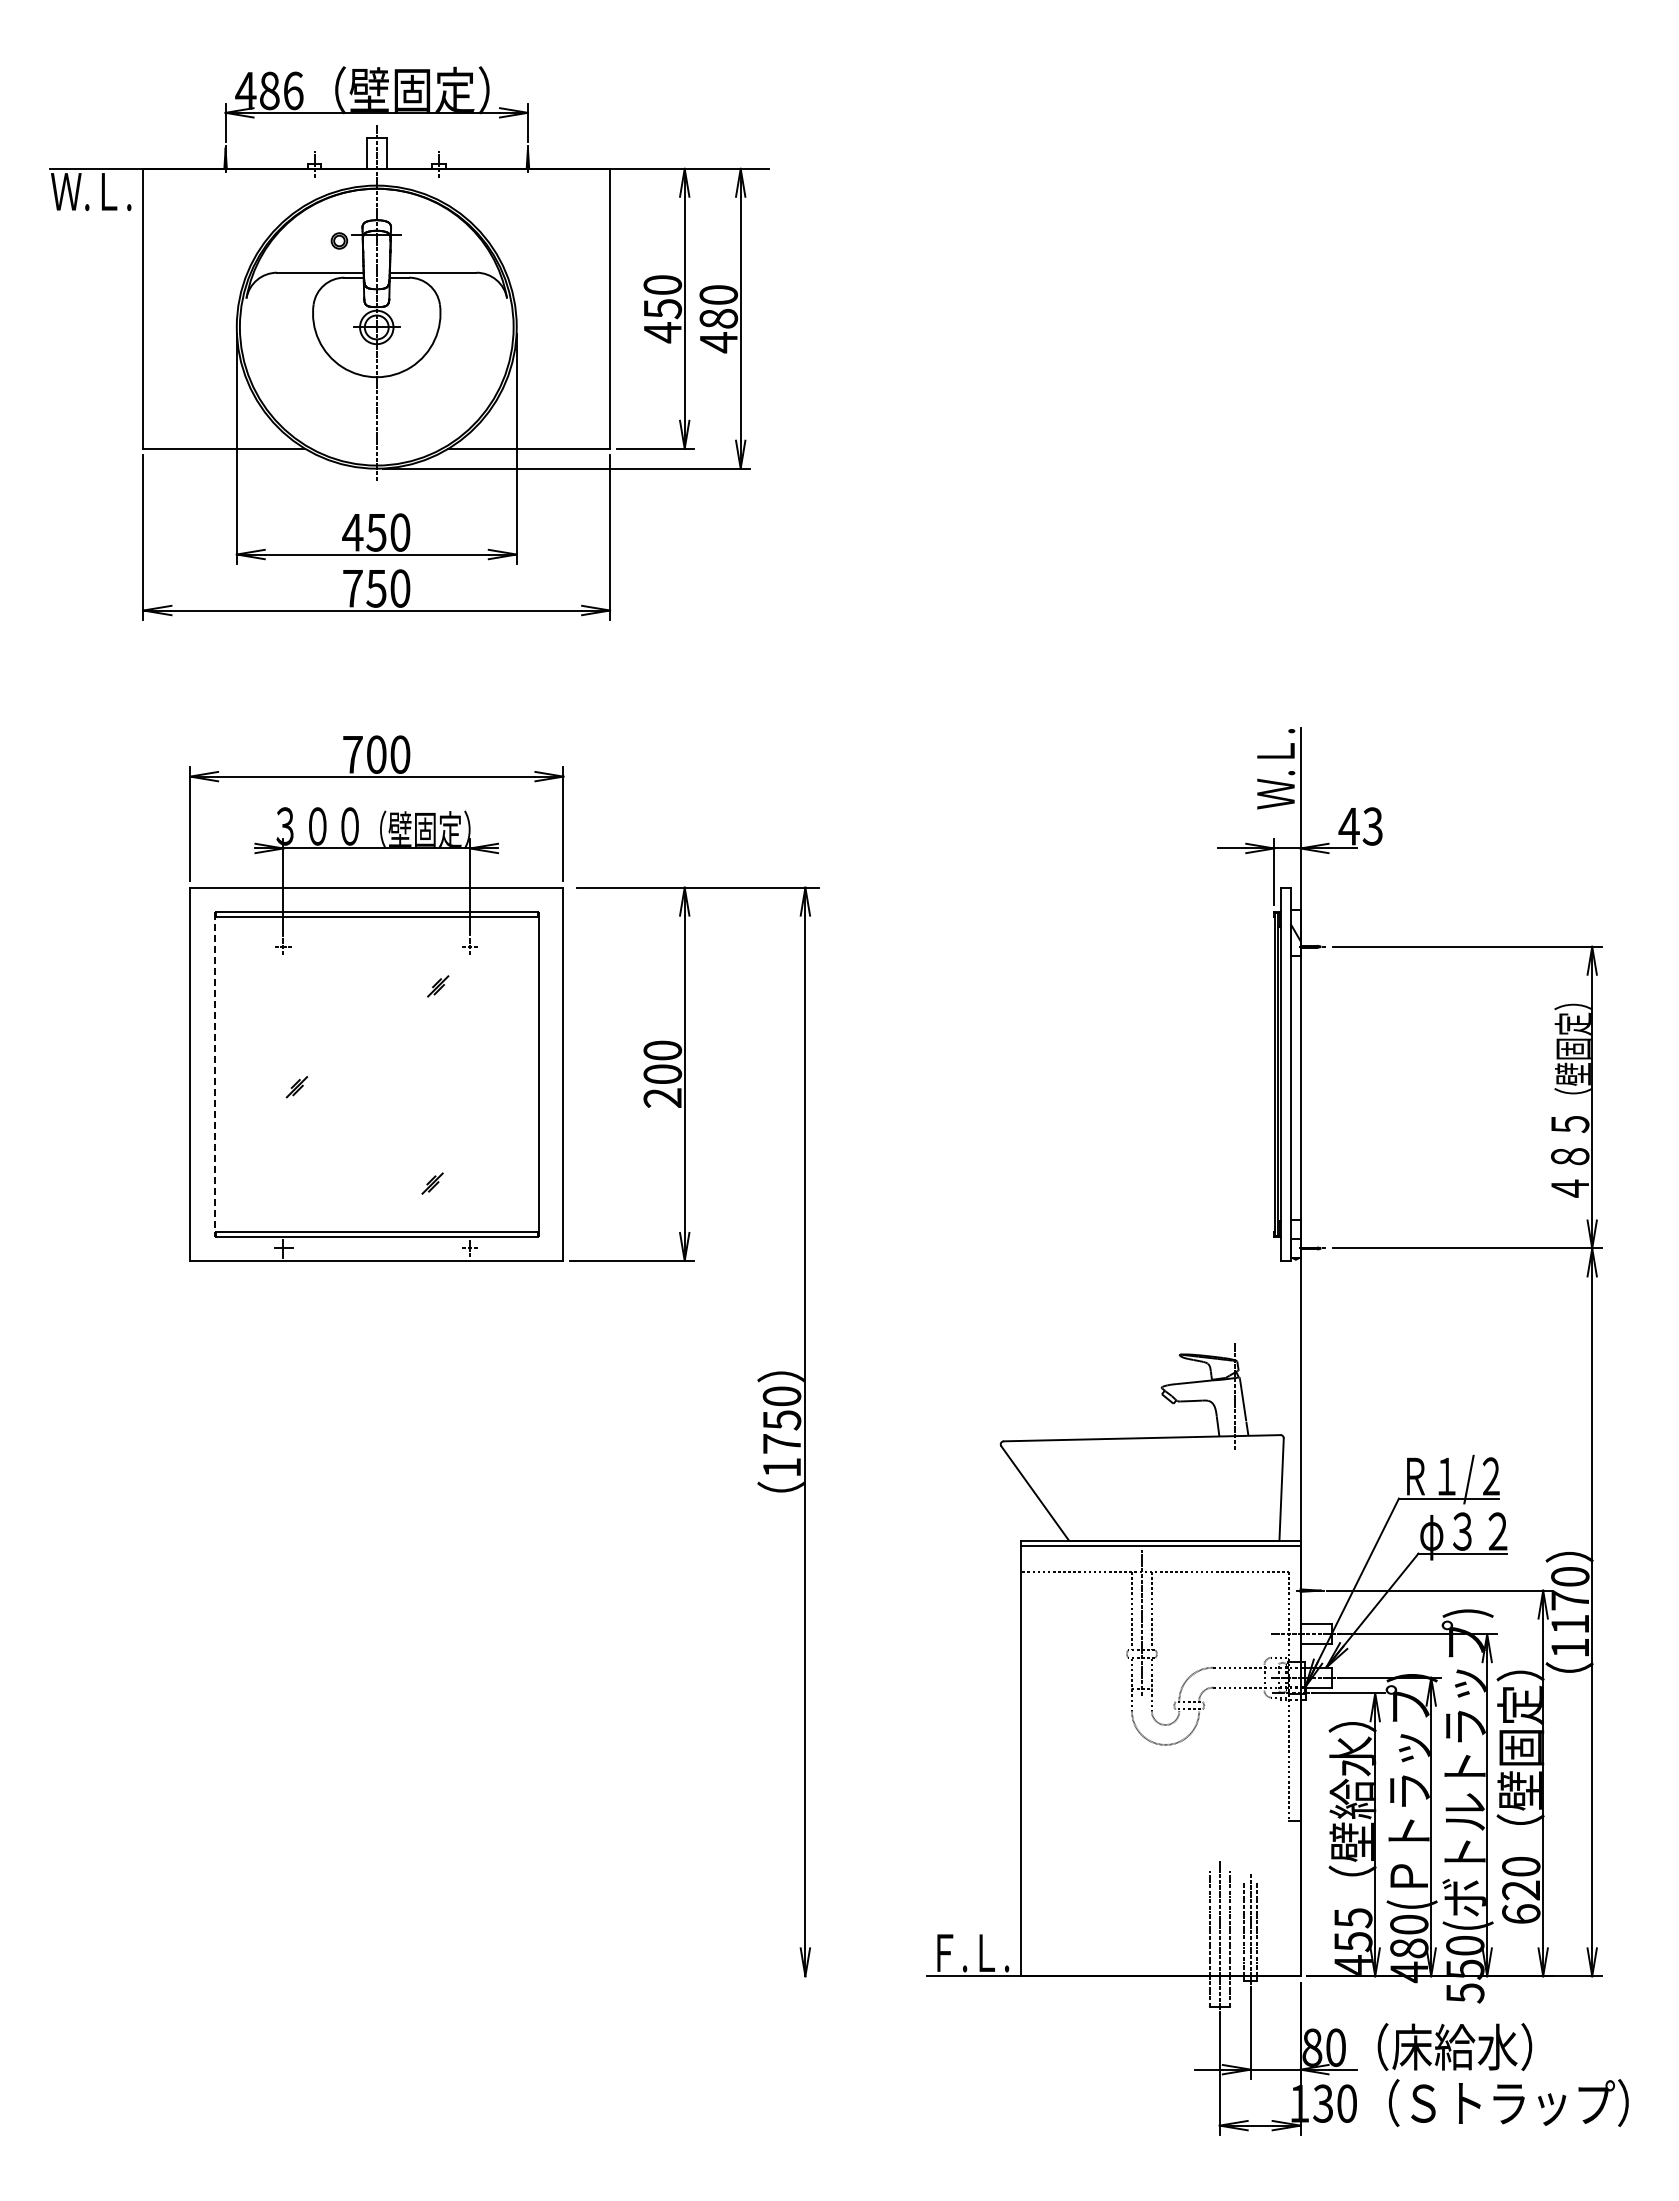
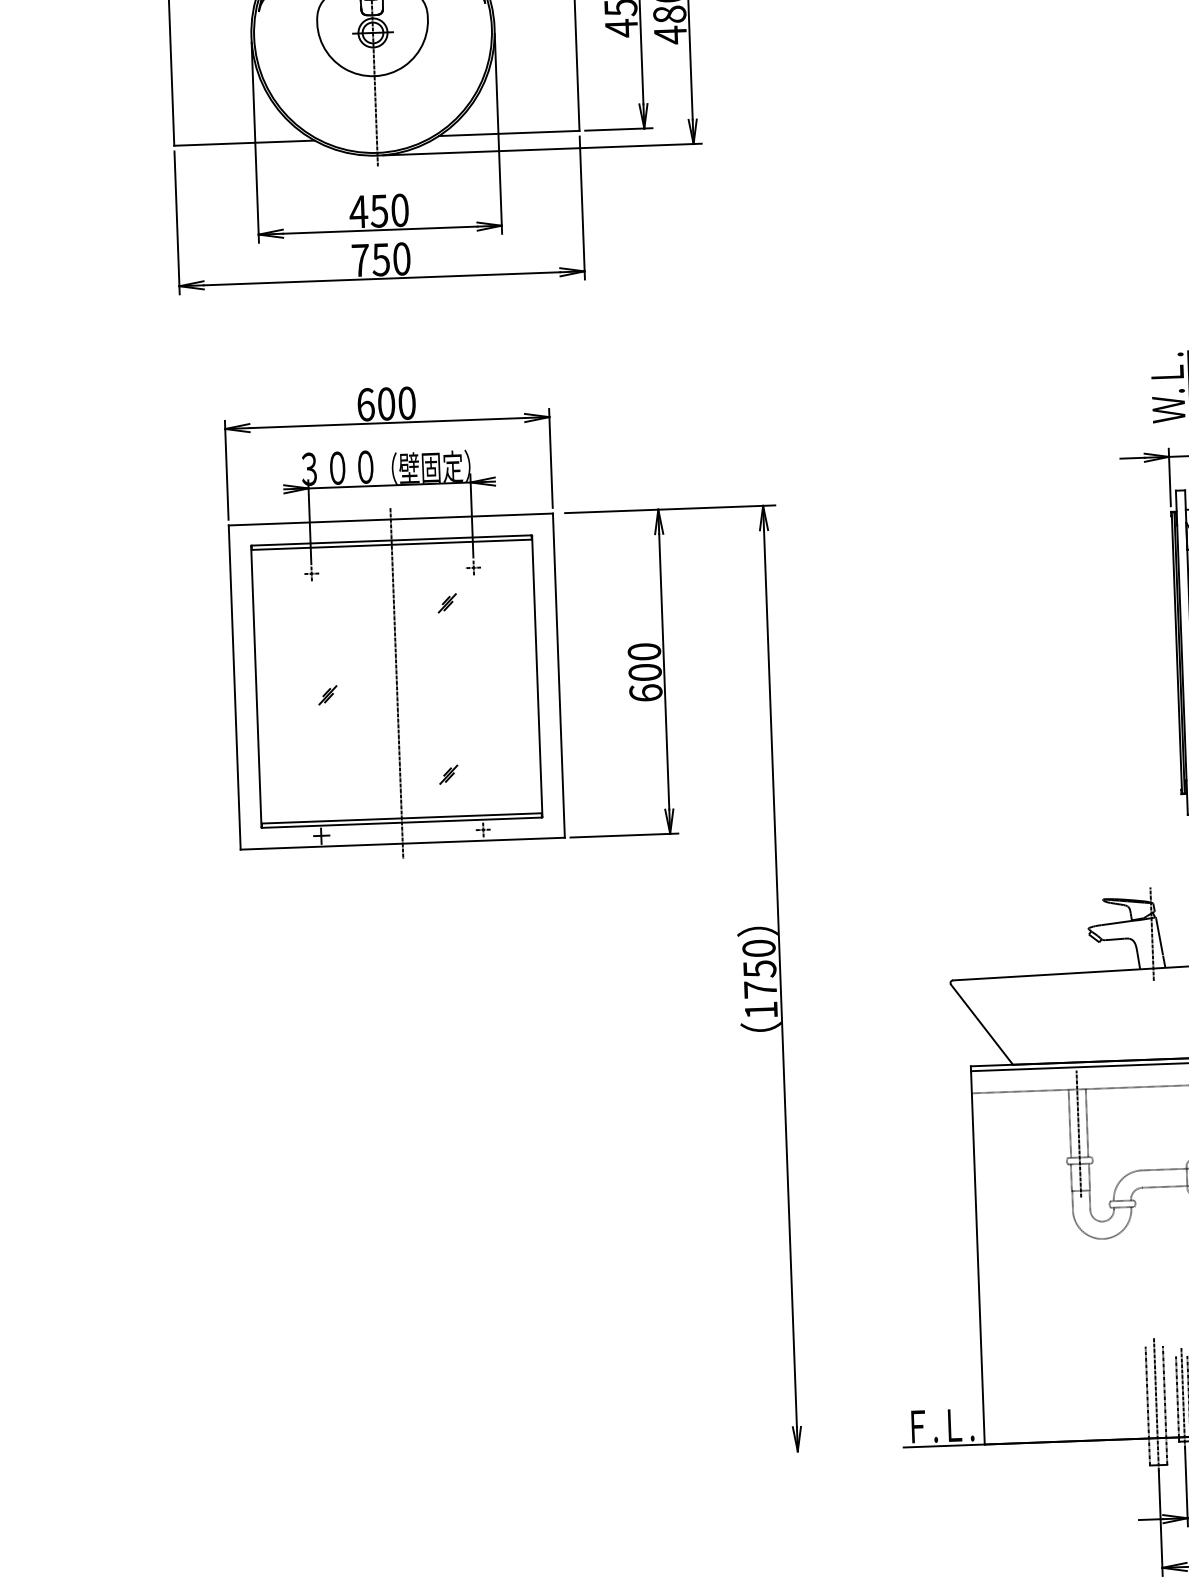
text: (352, 754) -> (365, 404), 700 -> 600
line: (215, 1074) -> (256, 686), dashed -> solid
line: (376, 1076) -> (396, 683), added
text: (662, 1097) -> (645, 692), 200 -> 600

